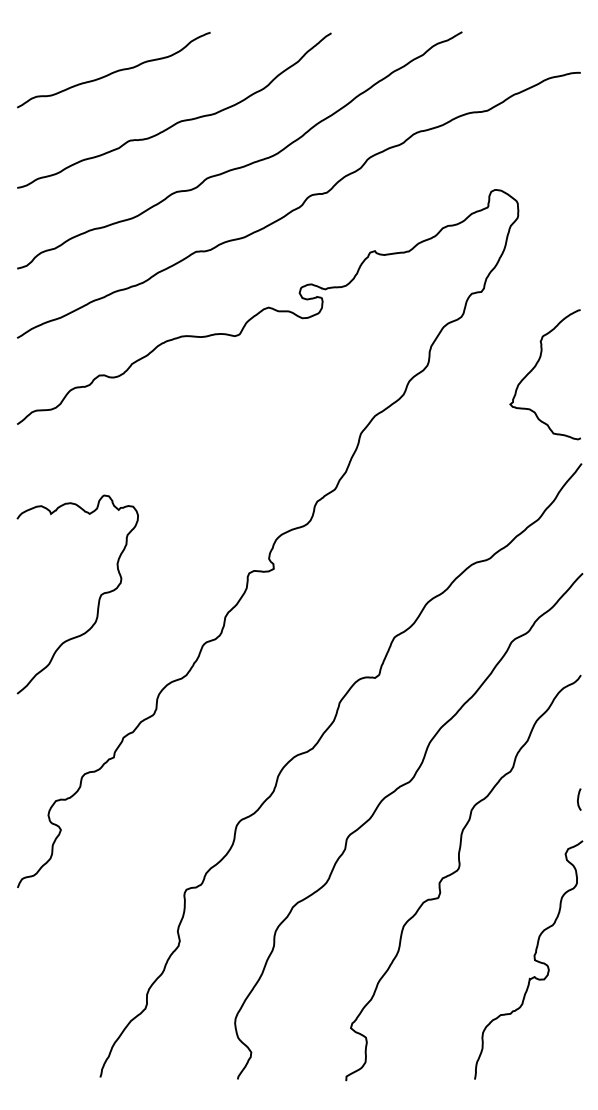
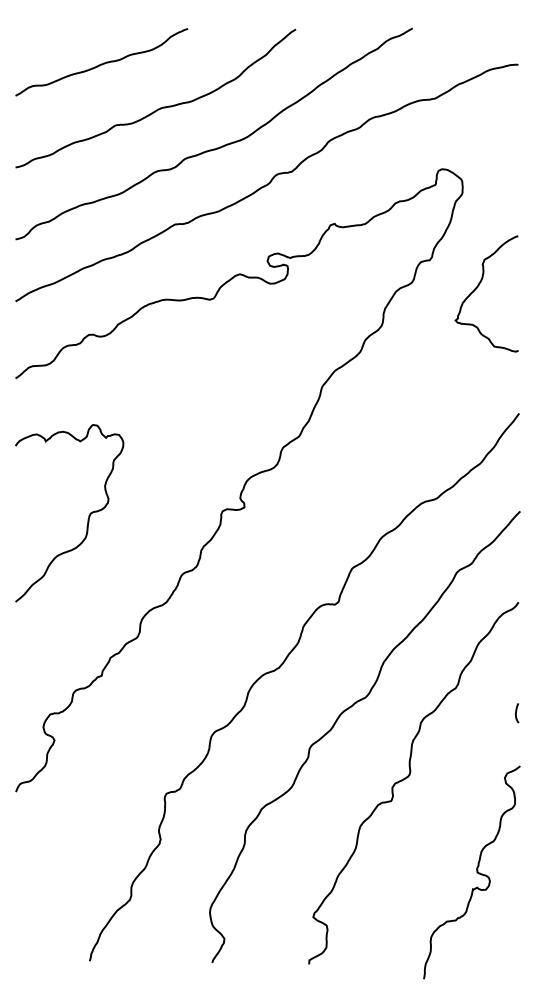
curve: (536, 366) -> (478, 286), moved
curve: (98, 598) -> (88, 516), moved
curve: (533, 958) -> (476, 871), moved

